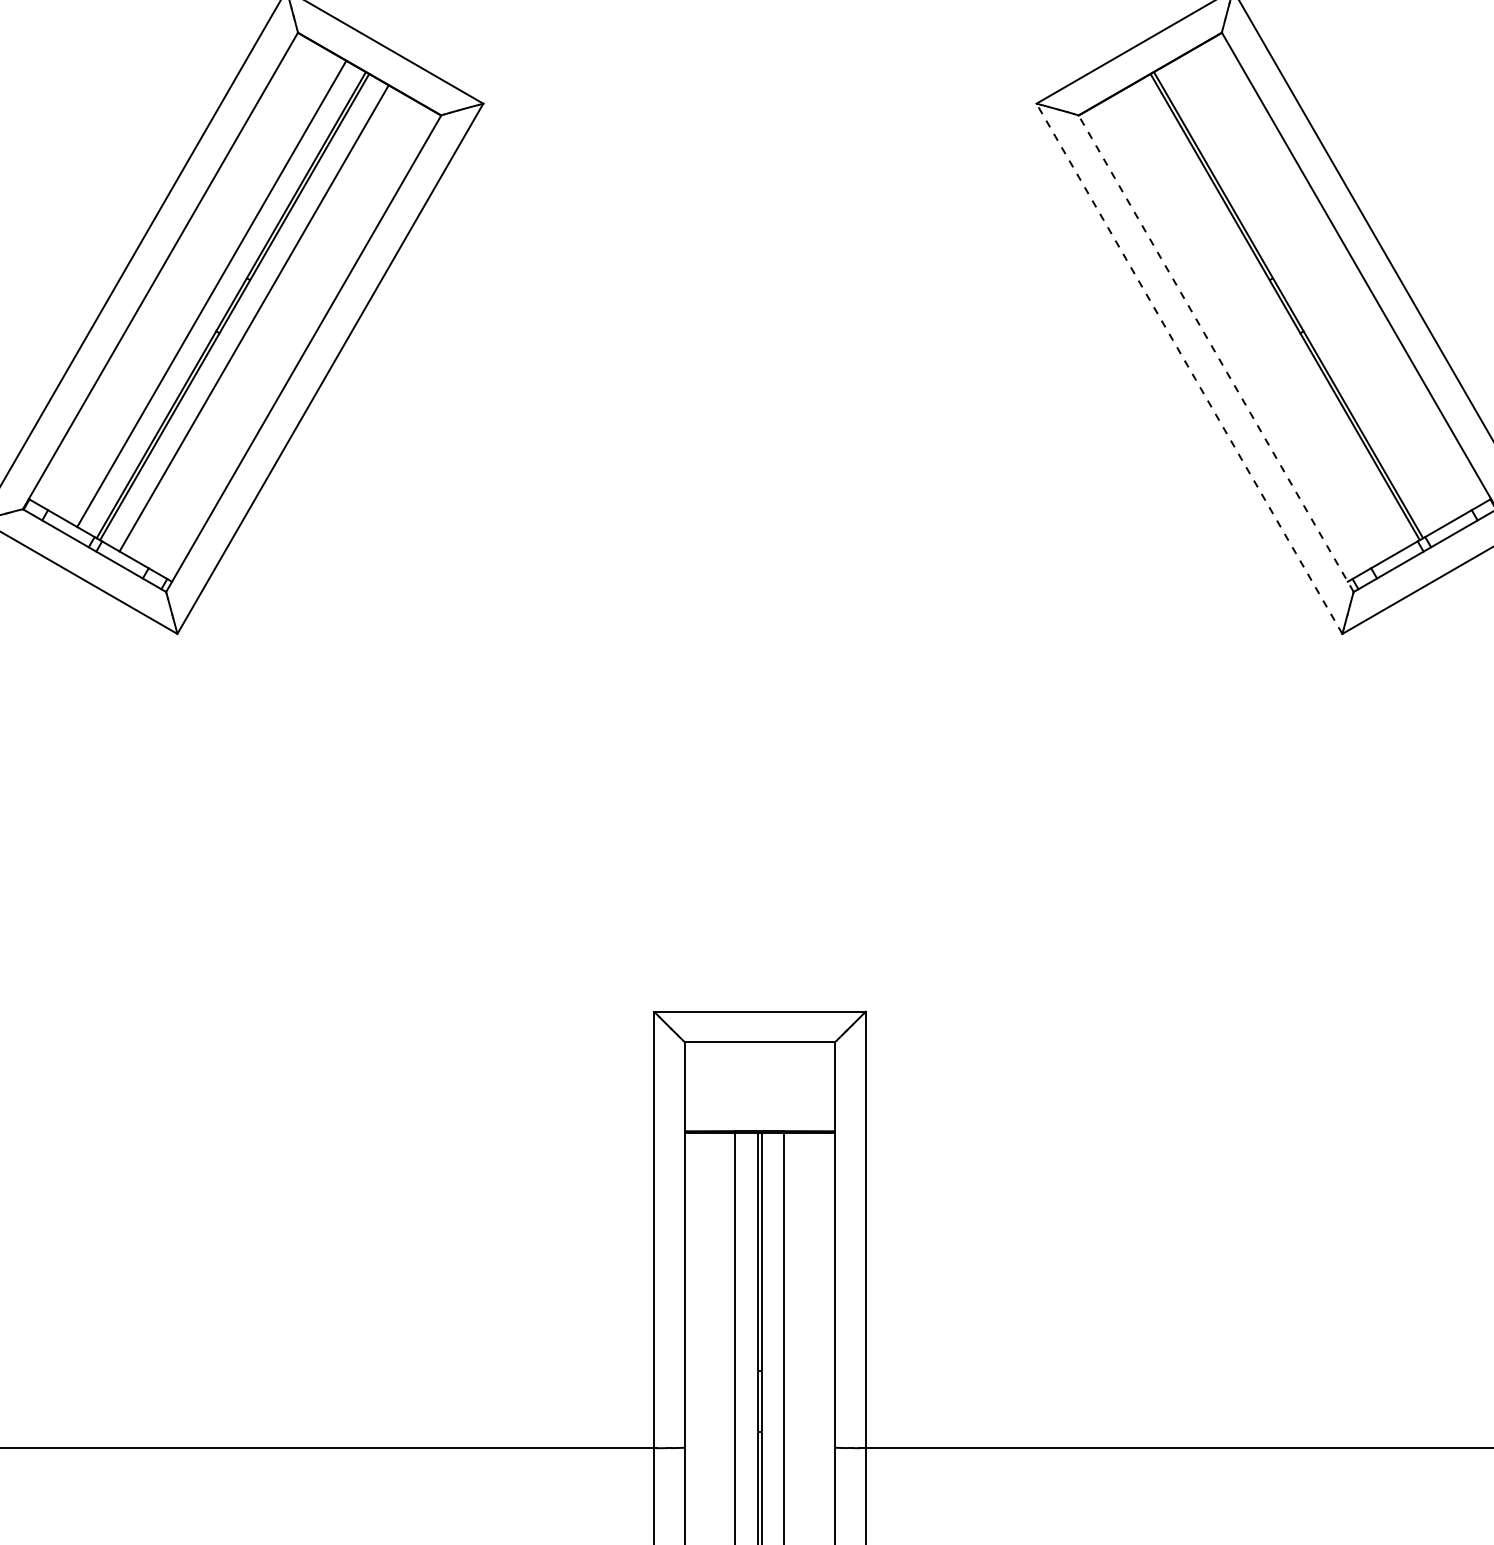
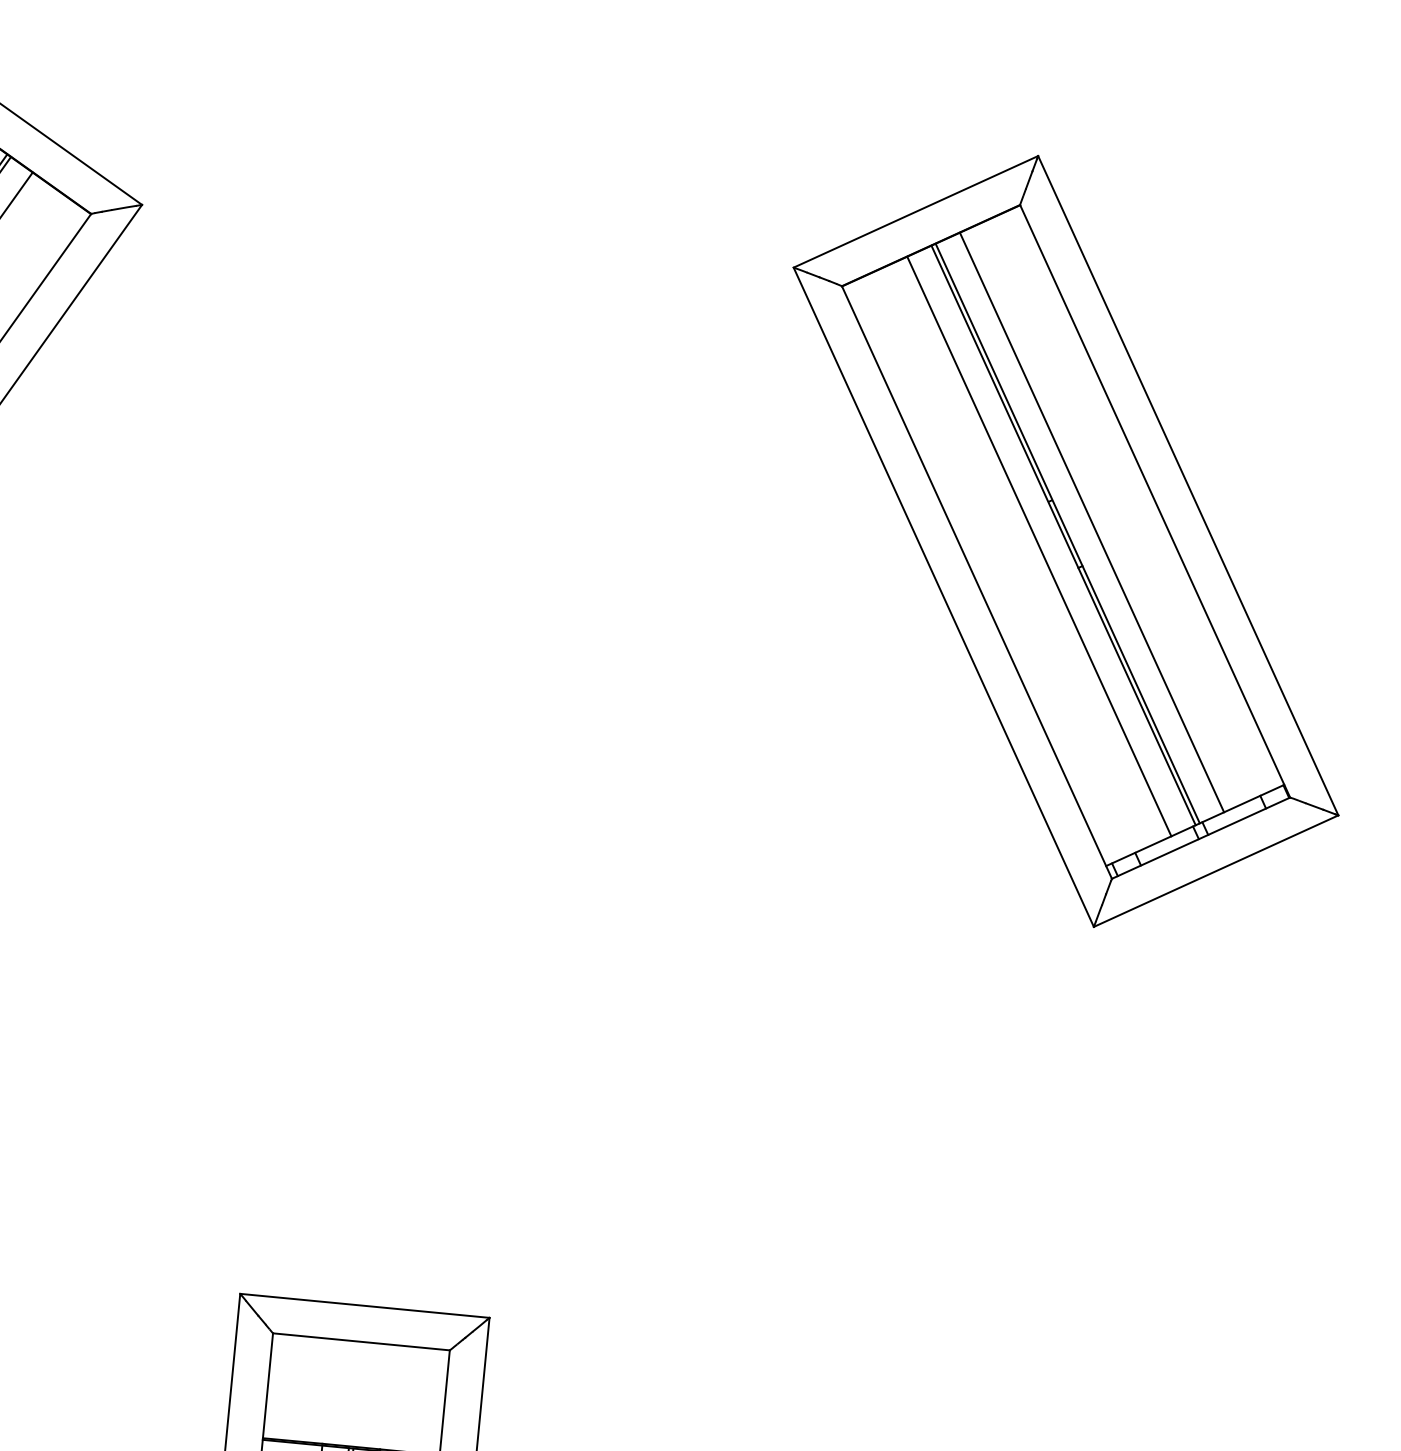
line: (1307, 293) -> (1091, 521), added
line: (1265, 318) -> (1039, 546), added
line: (1215, 353) -> (976, 582), dashed -> solid
line: (1189, 368) -> (943, 596), dashed -> solid

